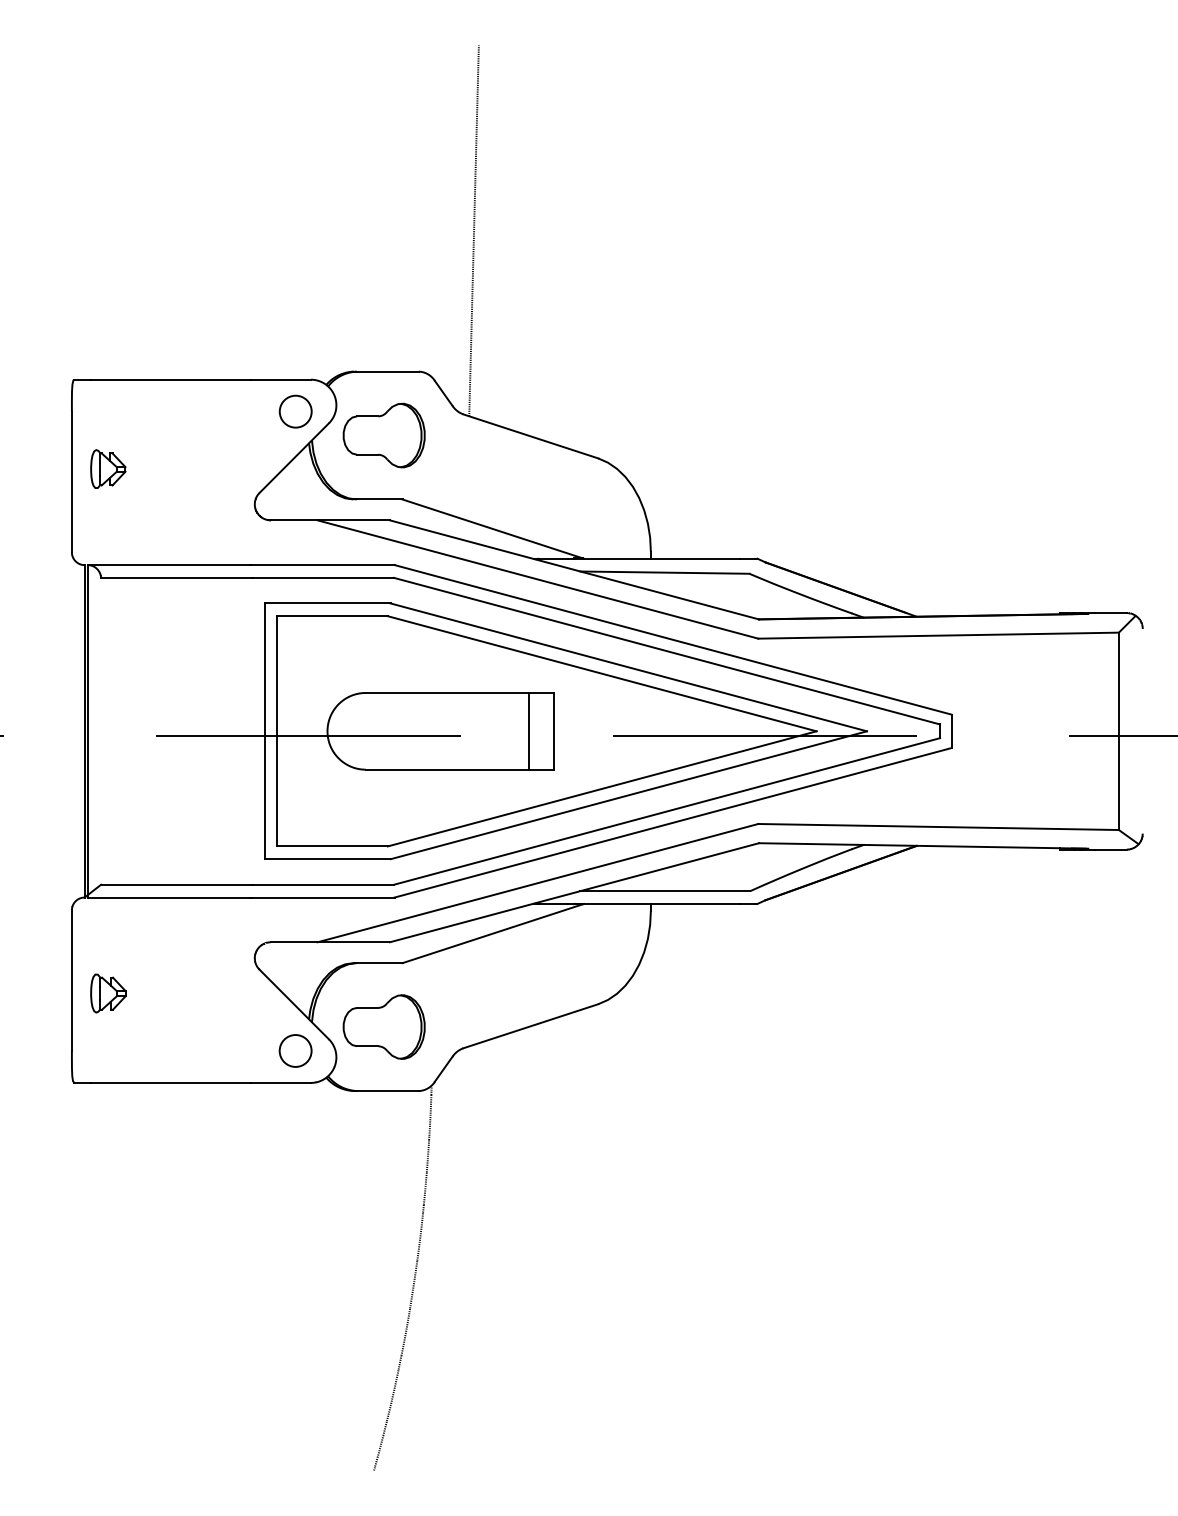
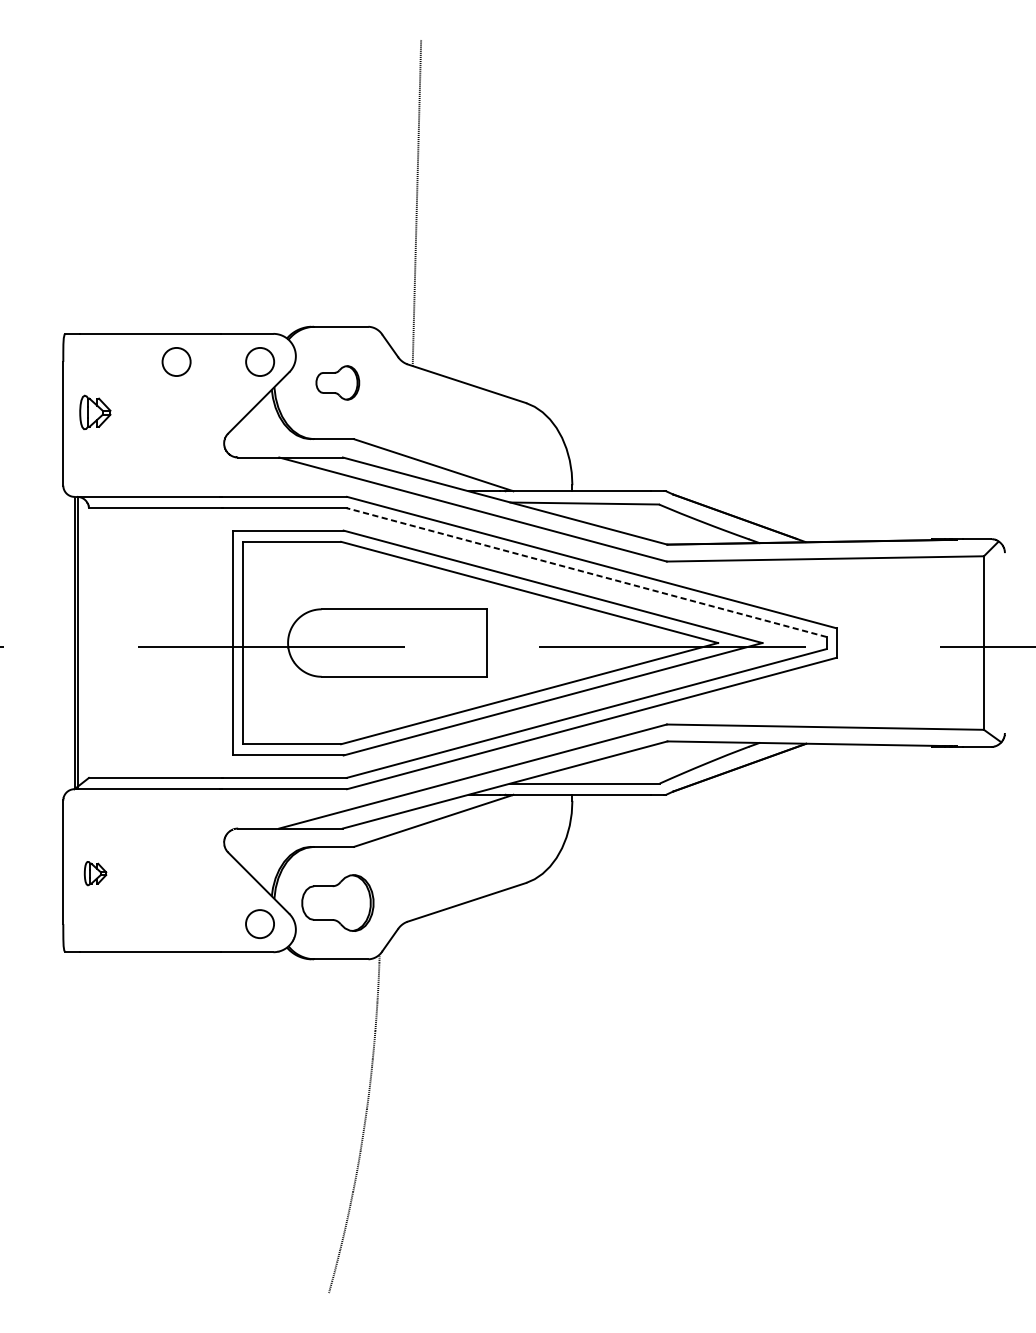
circle: (200, 411) -> (176, 361), added
part: (383, 435) -> (337, 382), size x0.6
line: (667, 651) -> (587, 572), solid -> dashed
line: (529, 730) -> (465, 642), removed
part: (108, 993) -> (95, 873), size x0.7

